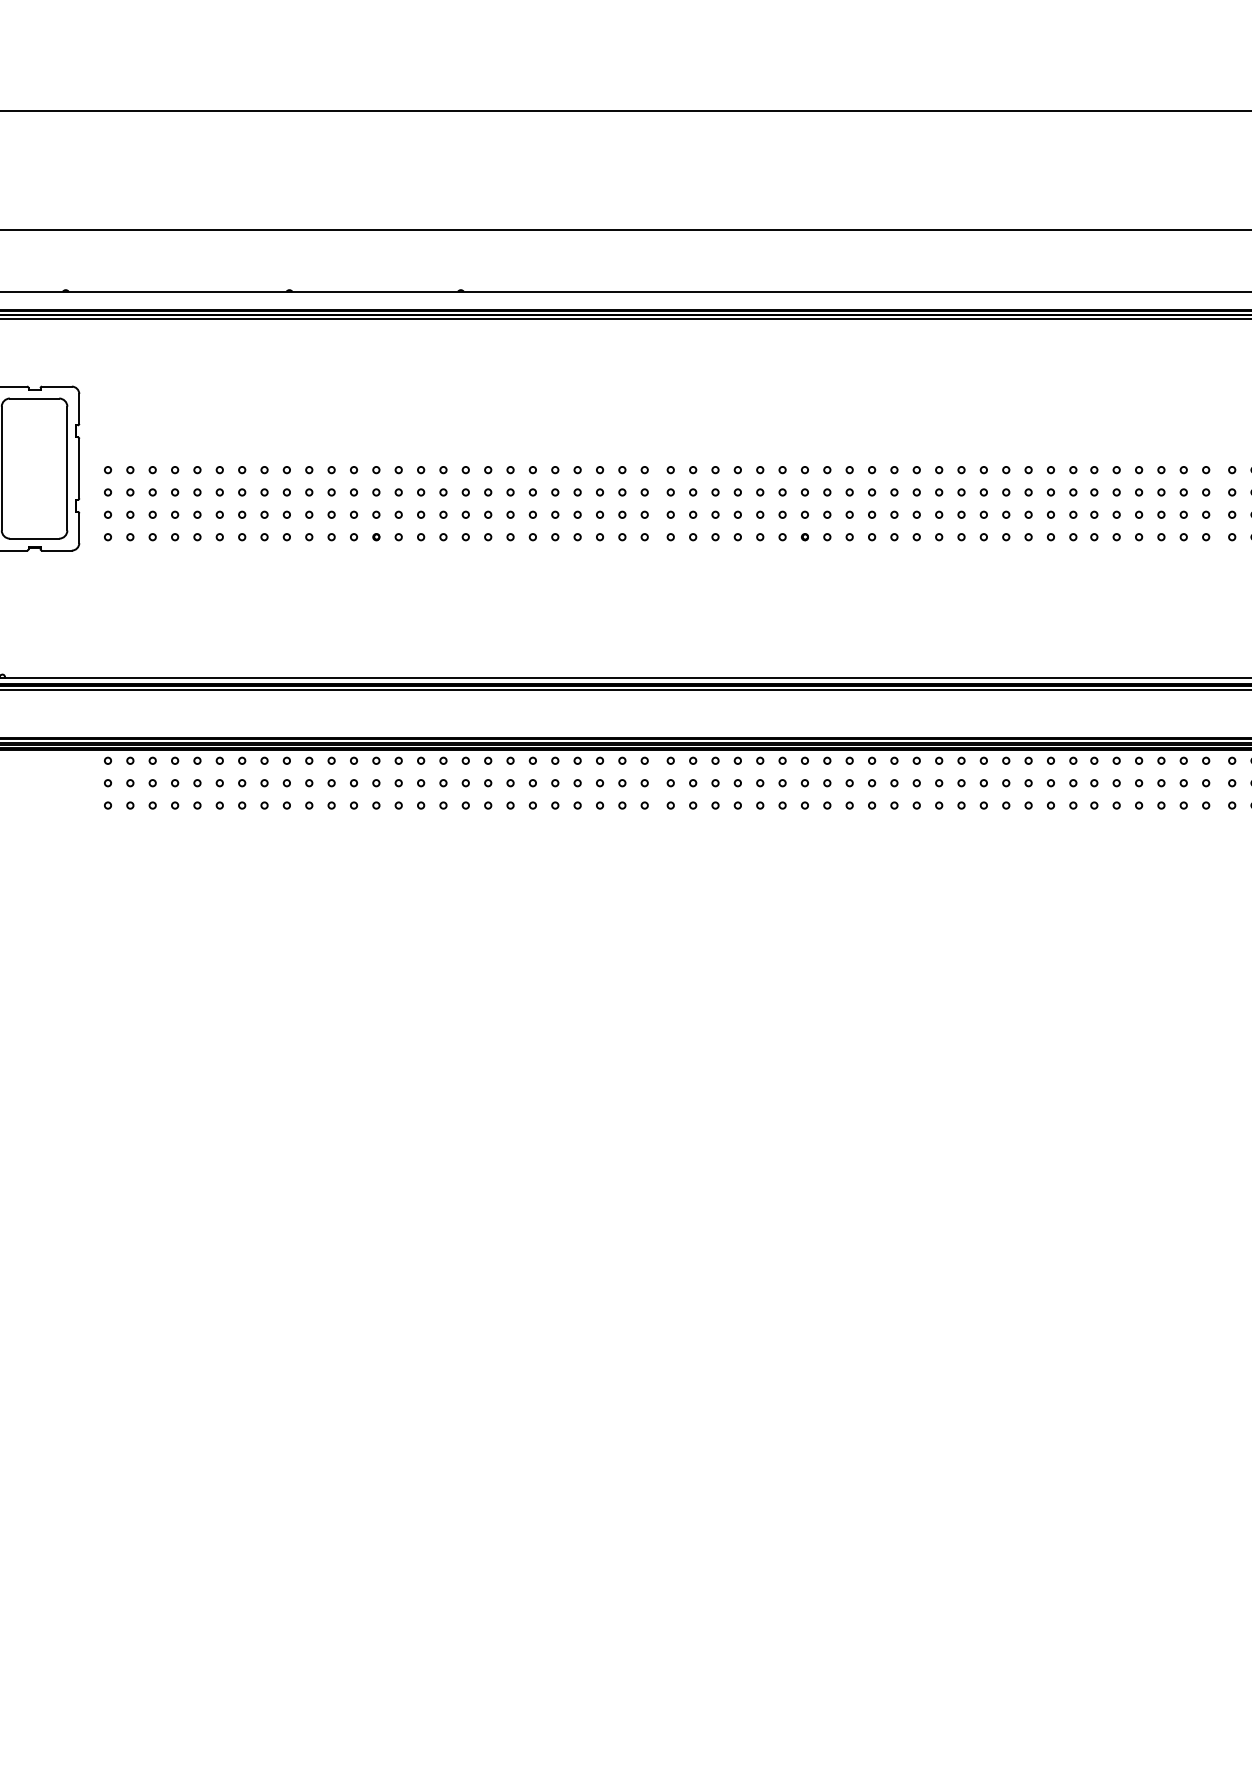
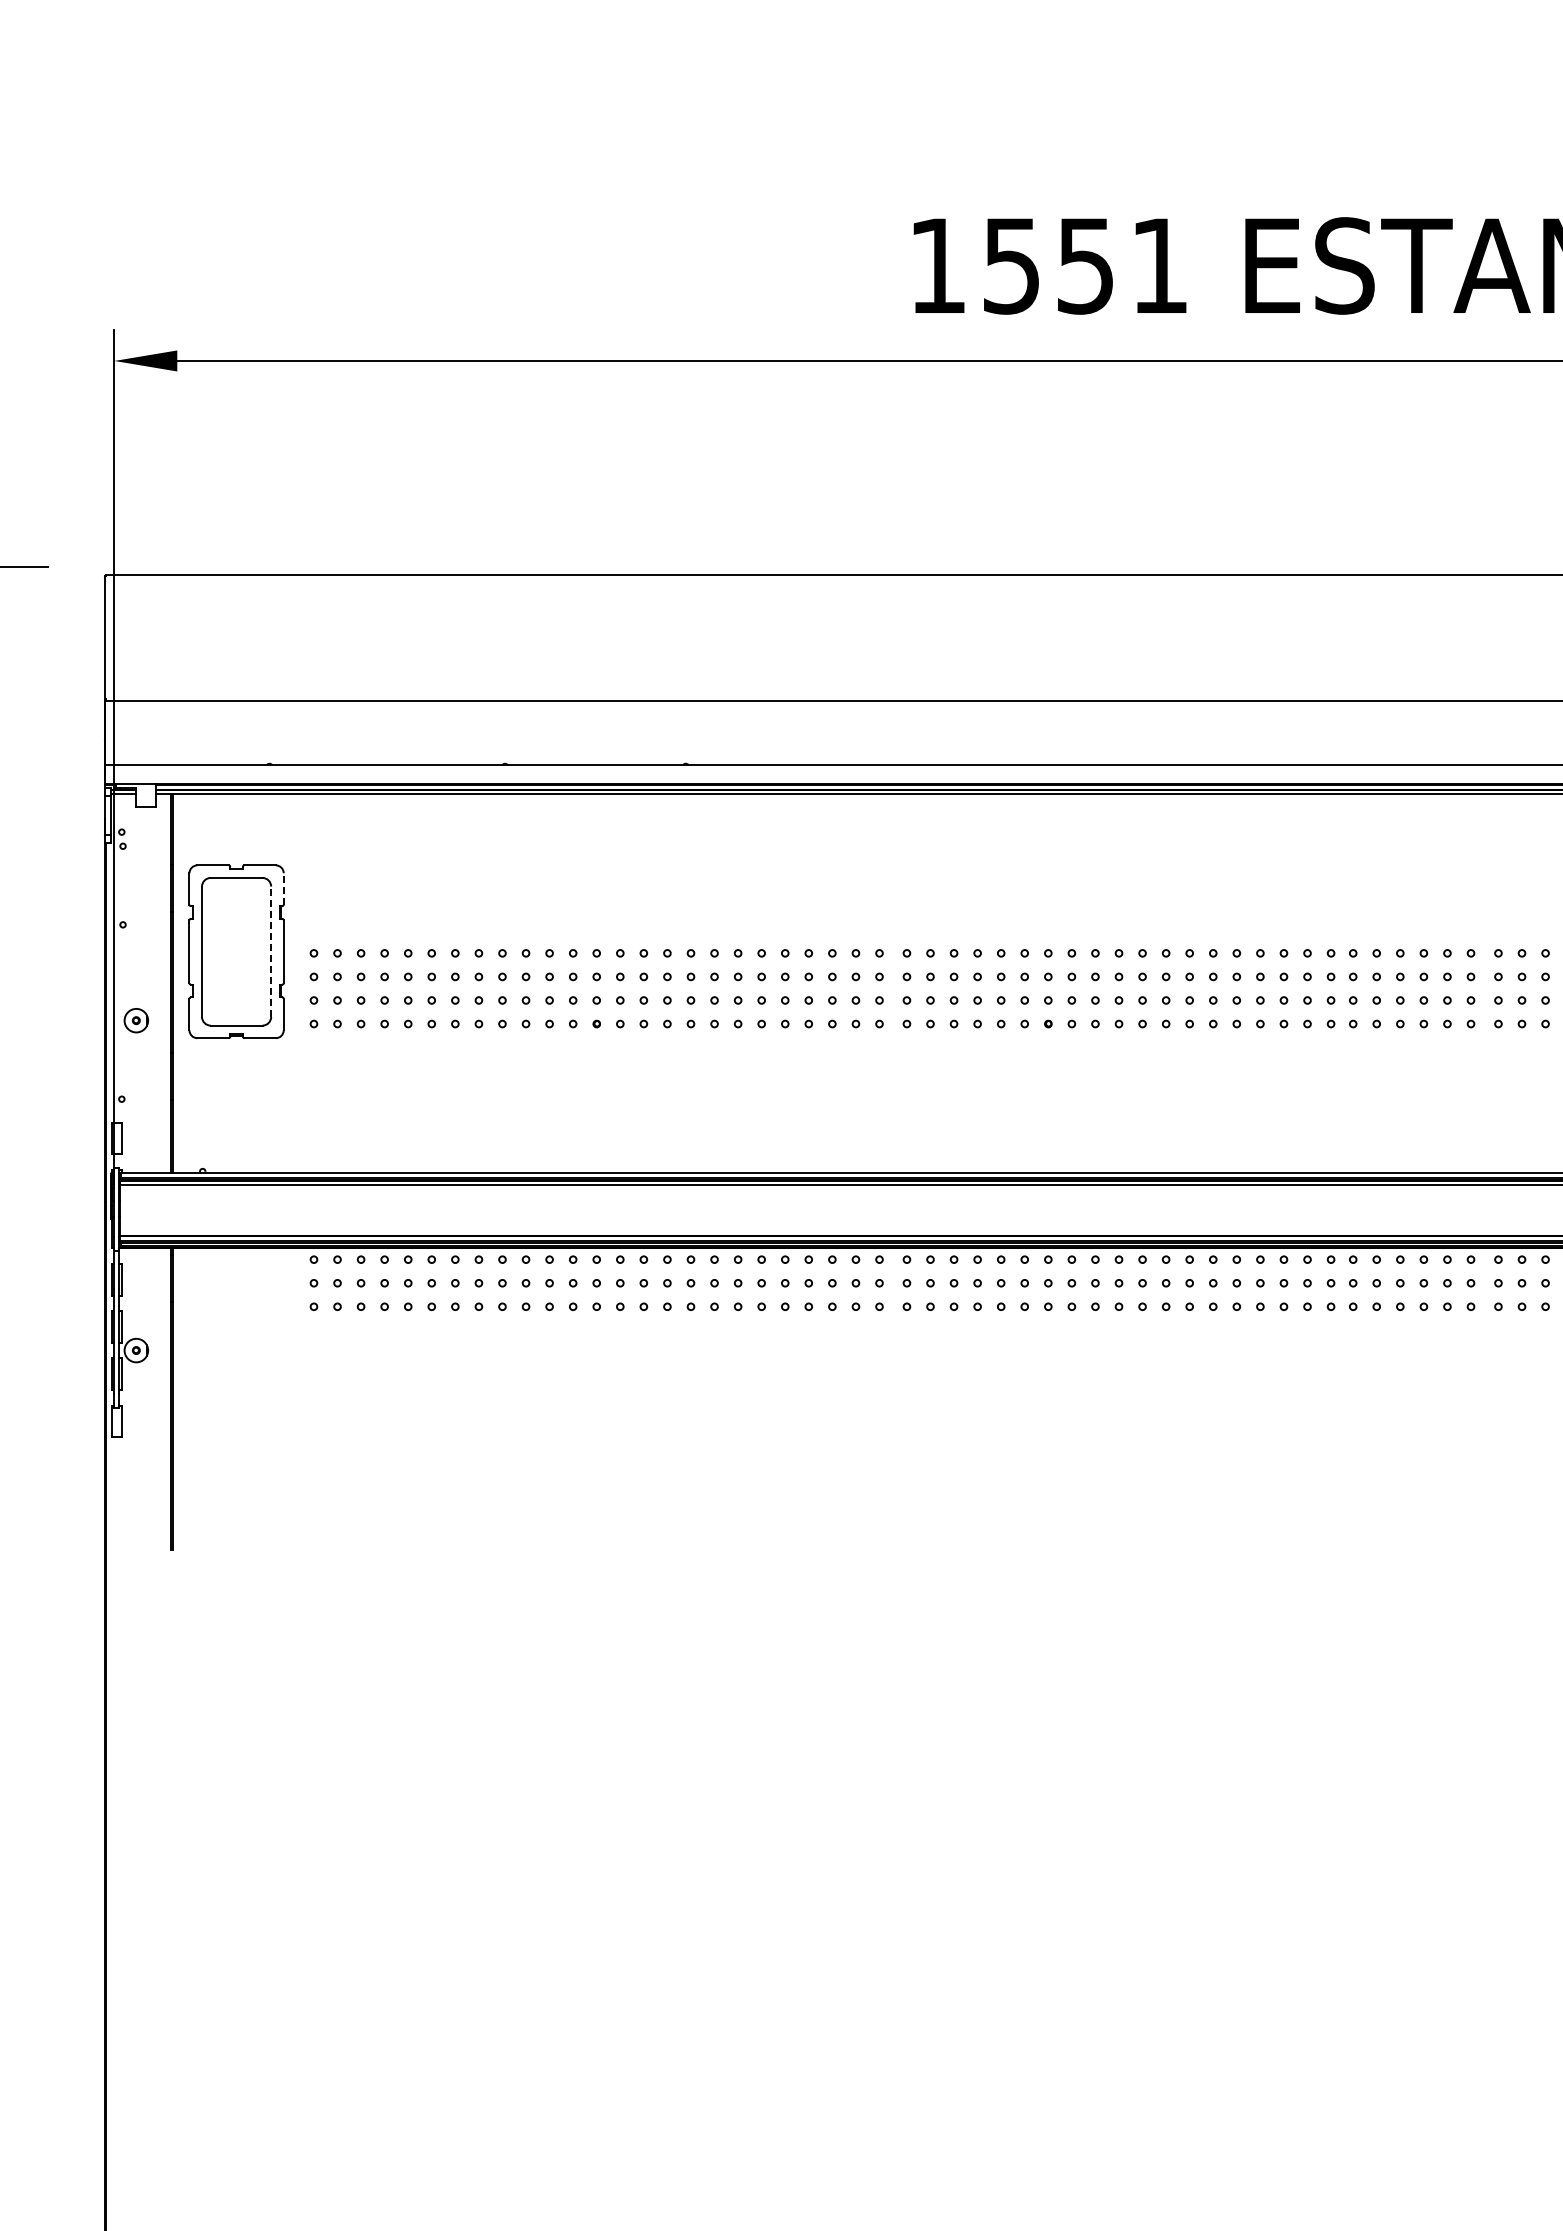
line: (79, 408) -> (283, 888), solid -> dashed
line: (67, 468) -> (271, 951), solid -> dashed

